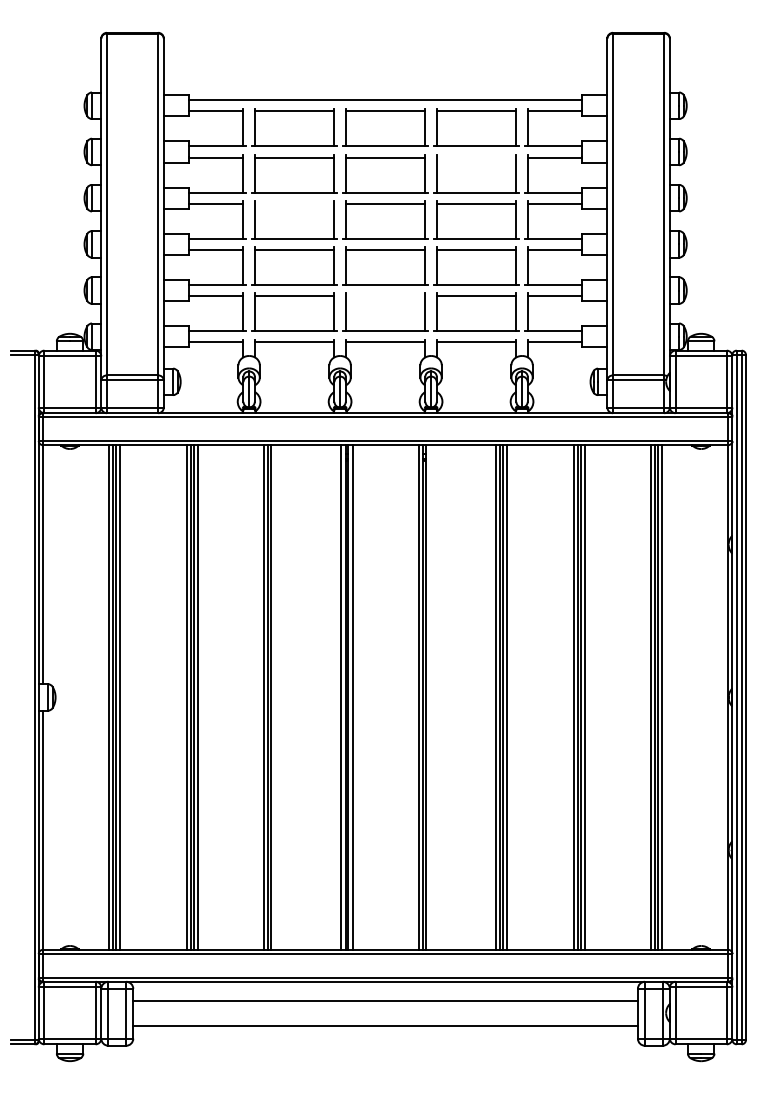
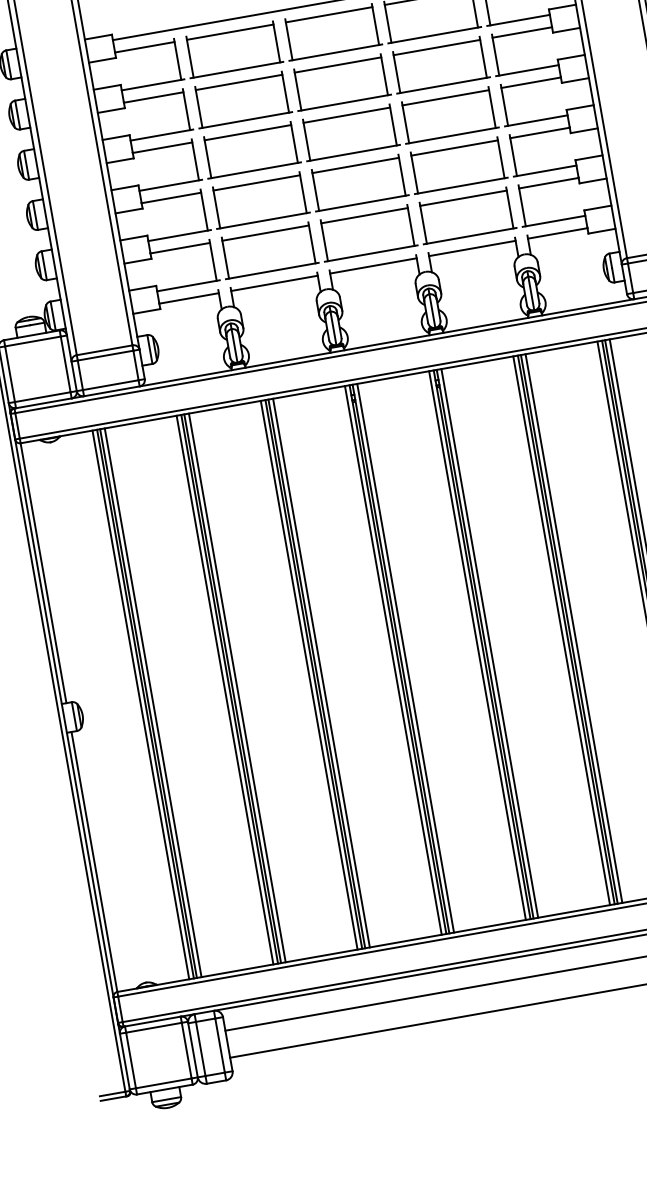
line: (476, 157) -> (436, 47), added
line: (294, 203) -> (247, 132), added
line: (385, 296) -> (364, 215), added
line: (275, 697) -> (321, 673), added
line: (430, 697) -> (490, 643), added

